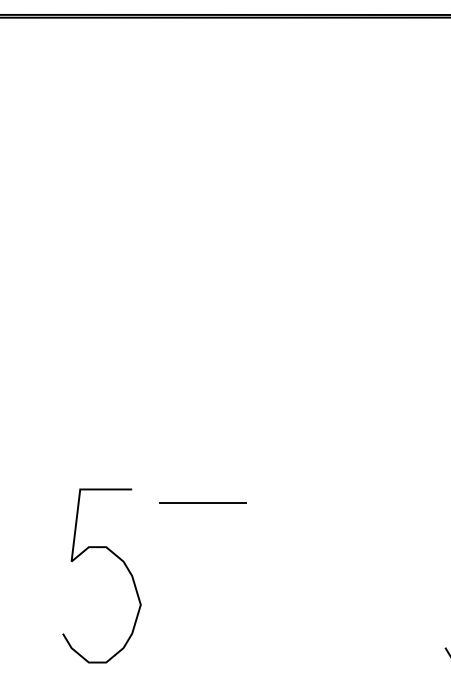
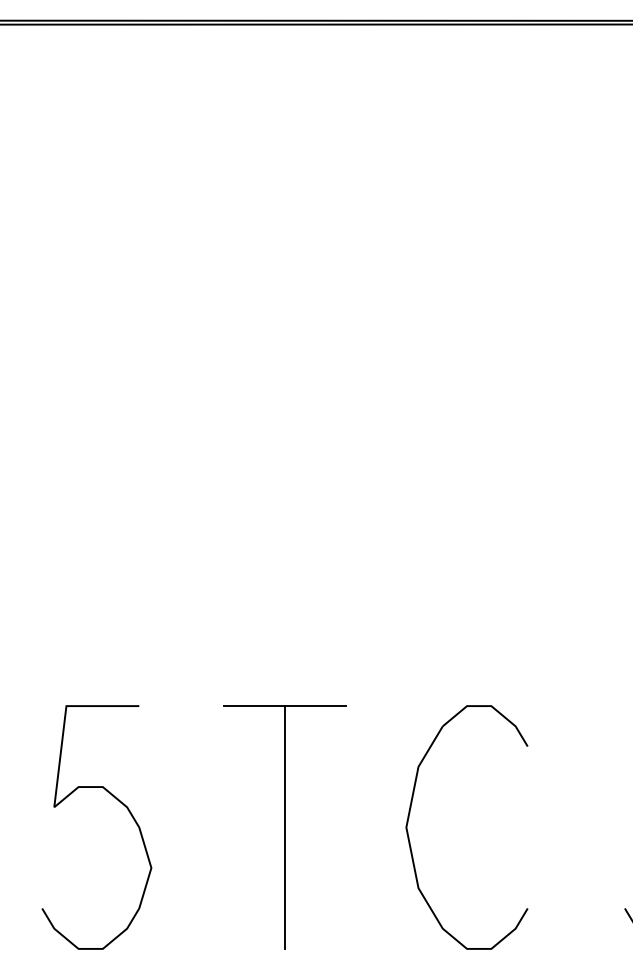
curve: (115, 556) -> (115, 800), moved
part: (292, 581) -> (410, 815), added
line: (203, 589) -> (285, 826), added

